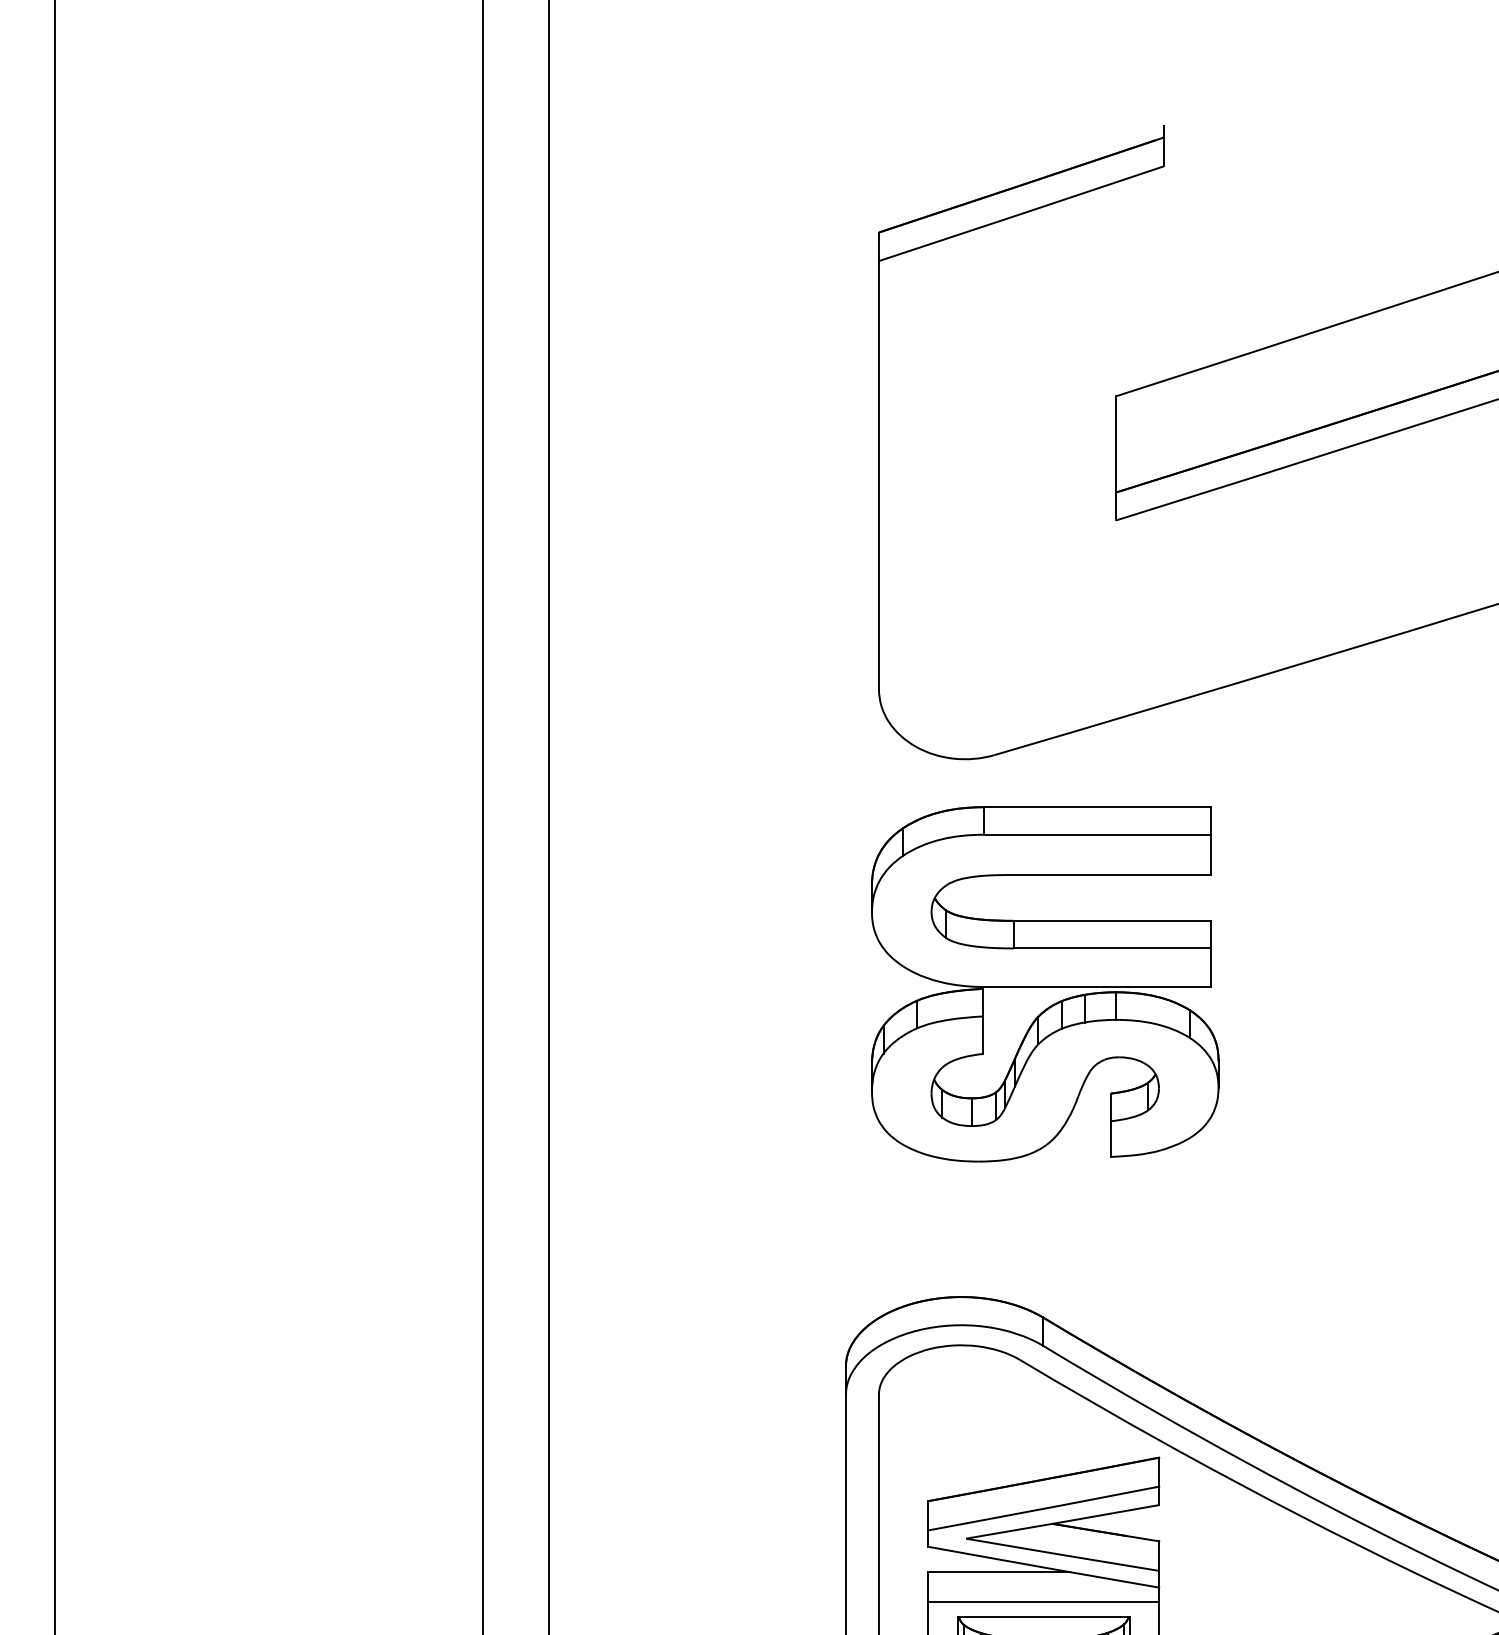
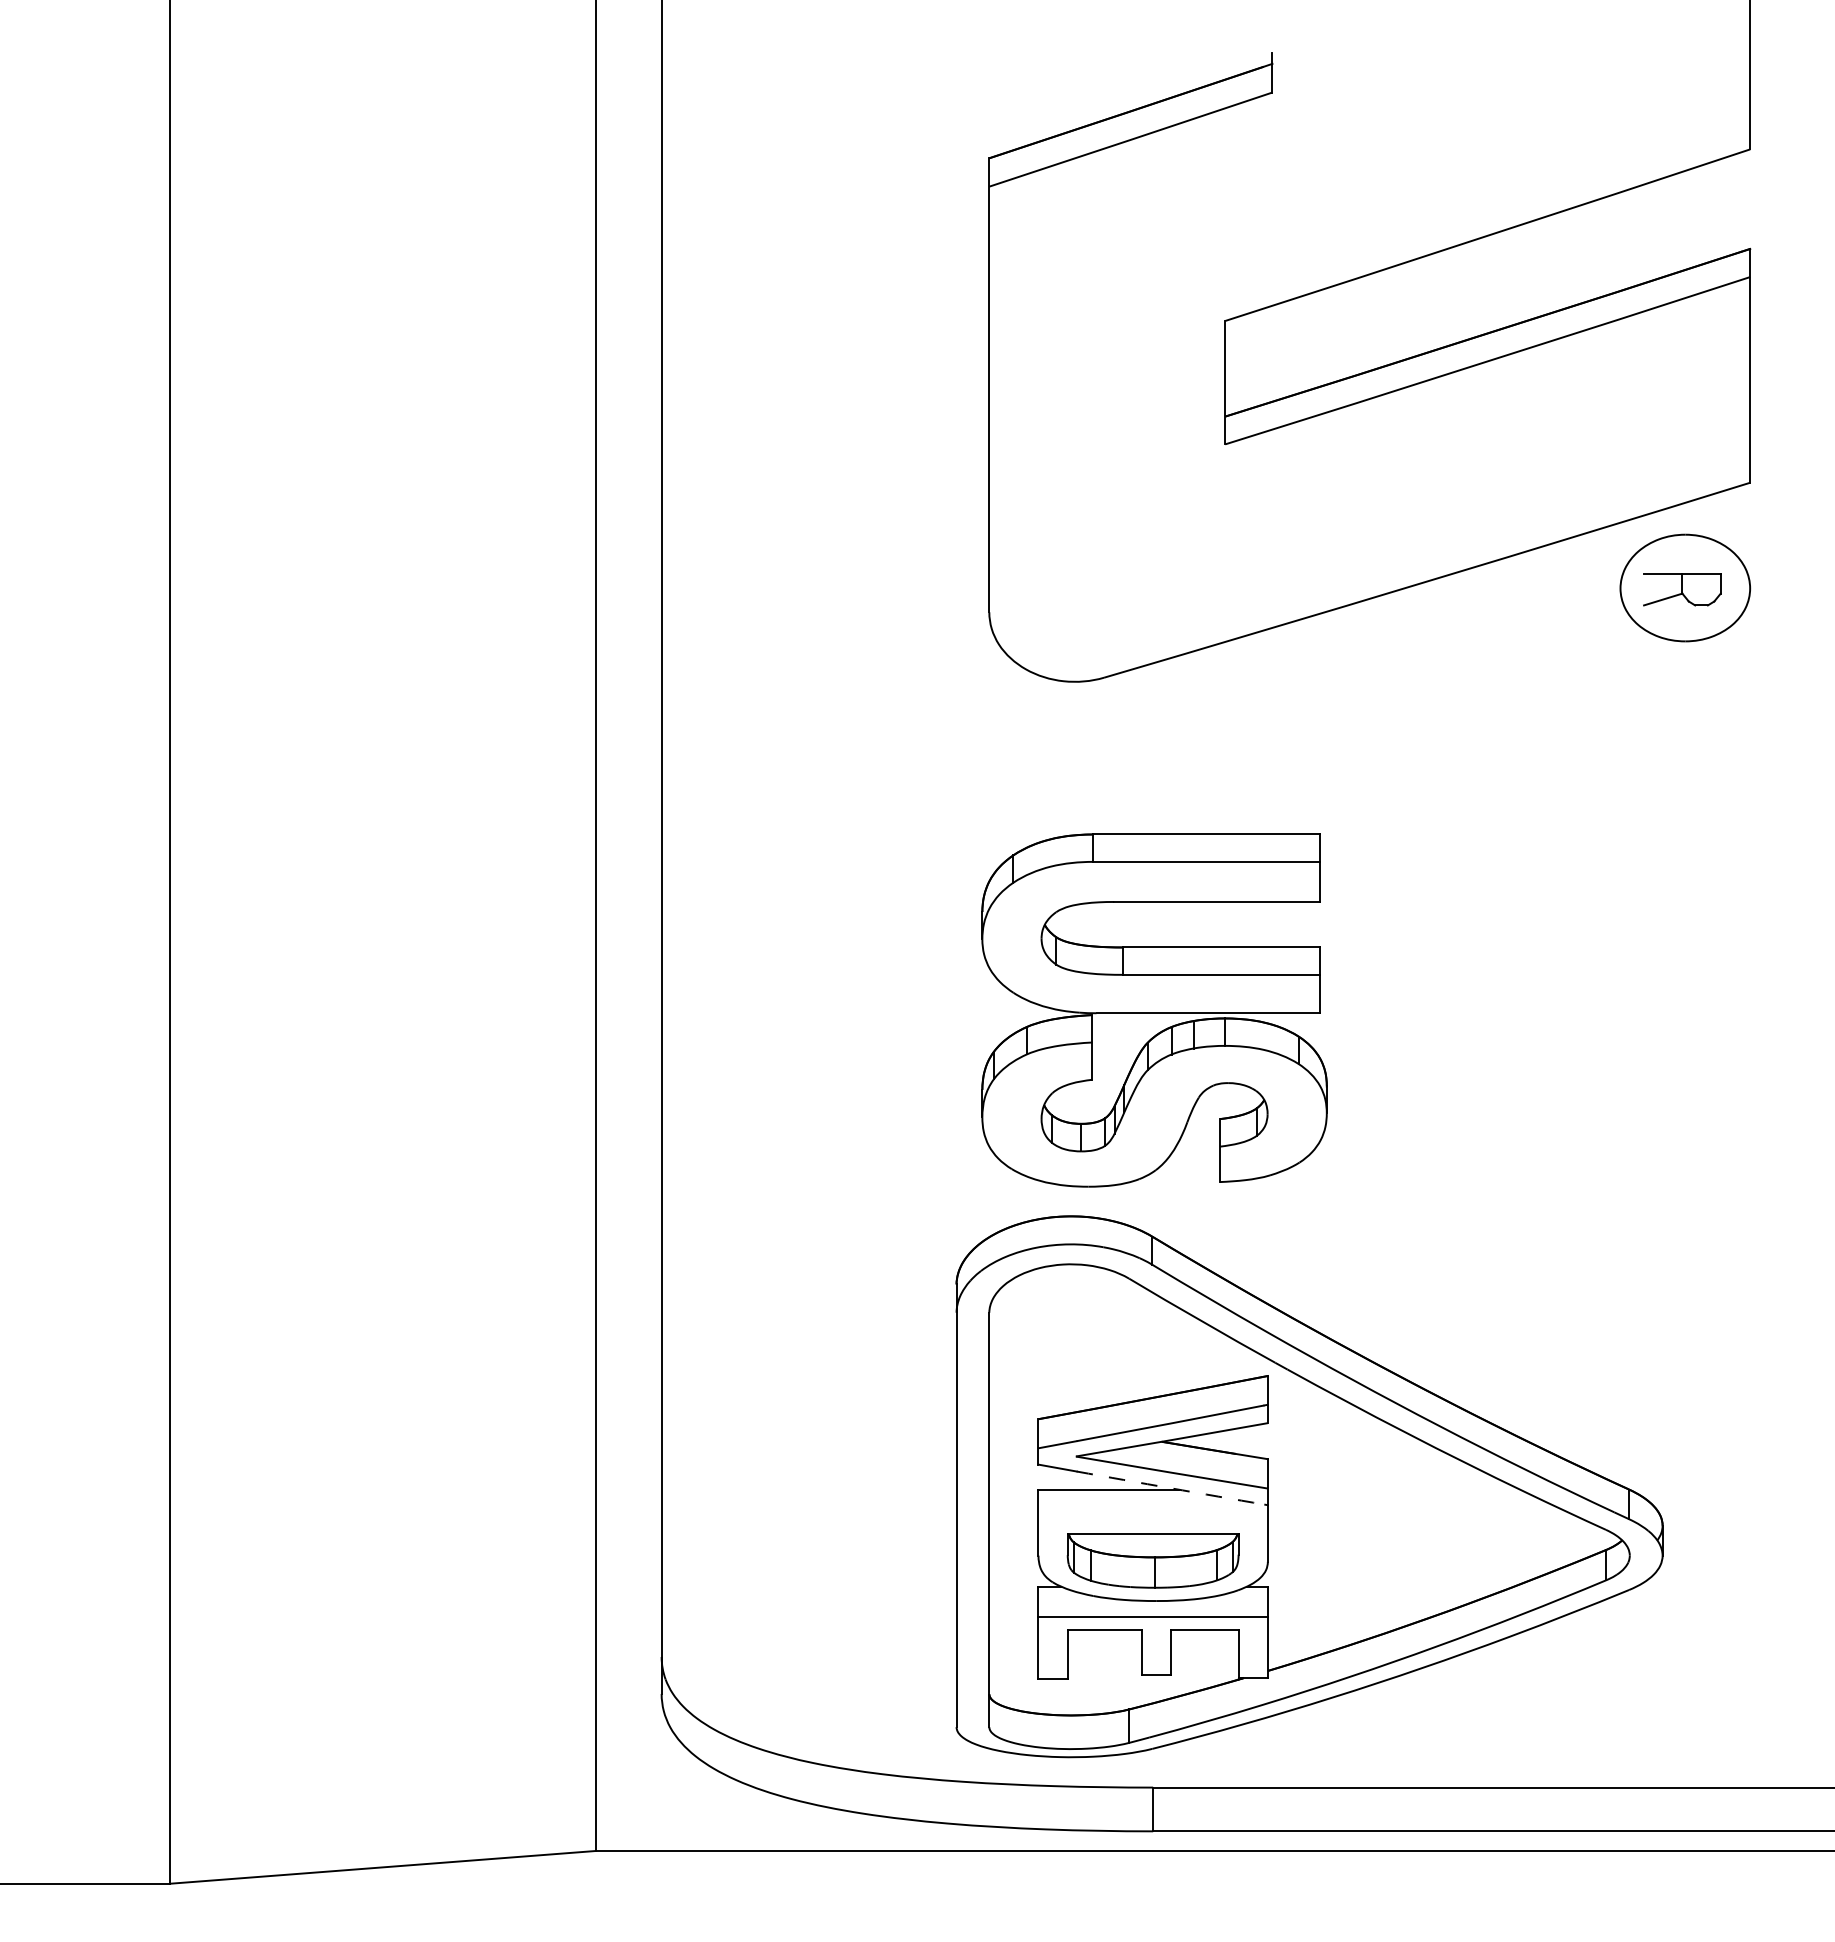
part: (1045, 984) -> (1154, 1010), moved
arc: (1061, 1570) -> (1170, 1488), solid -> dashed
line: (1043, 1602) -> (1152, 1519), removed

